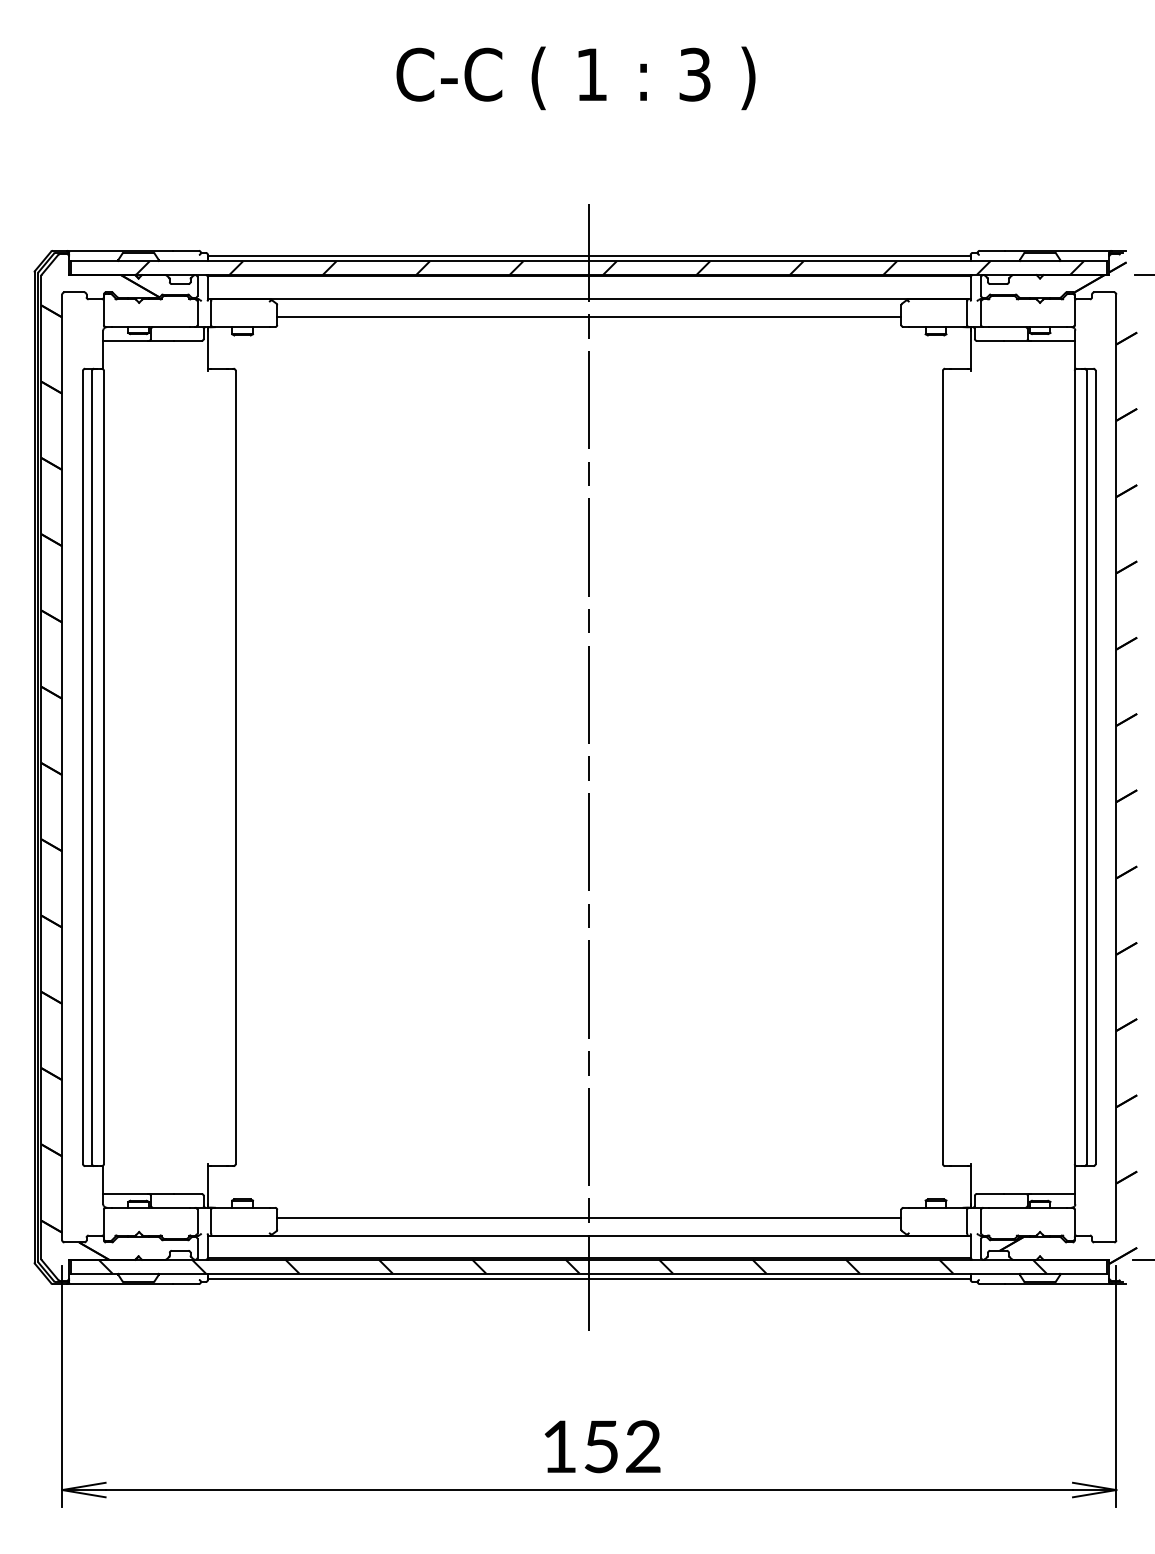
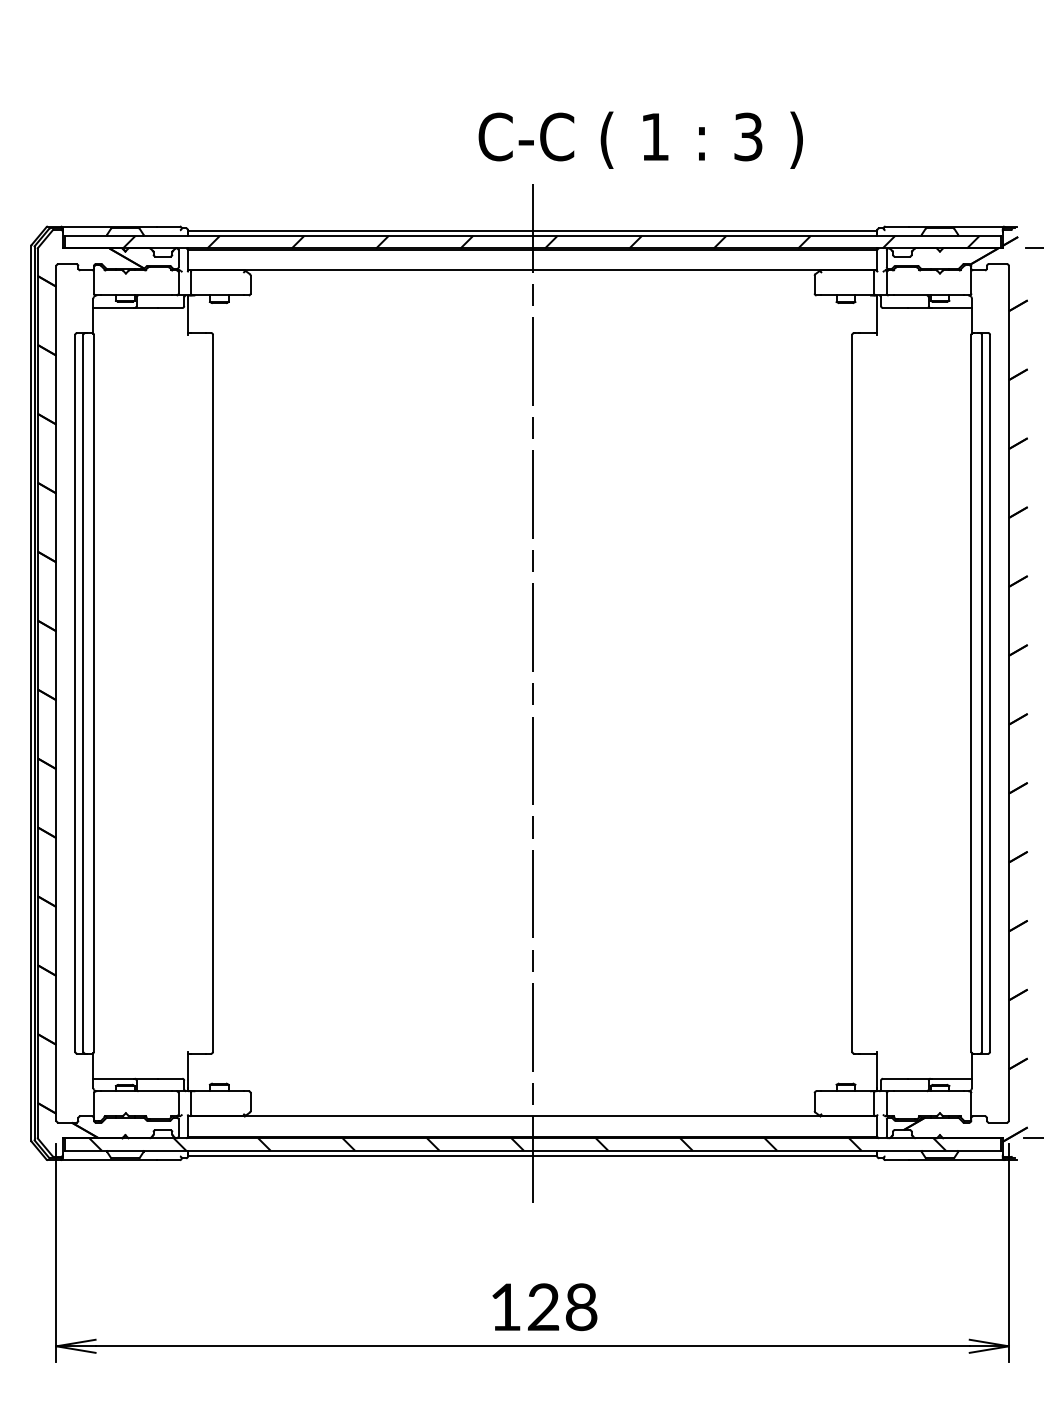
text: (575, 78) -> (640, 140), moved
line: (589, 316) -> (532, 285), removed
line: (589, 1218) -> (532, 1100), removed
text: (622, 1446) -> (562, 1306), 152 -> 128

